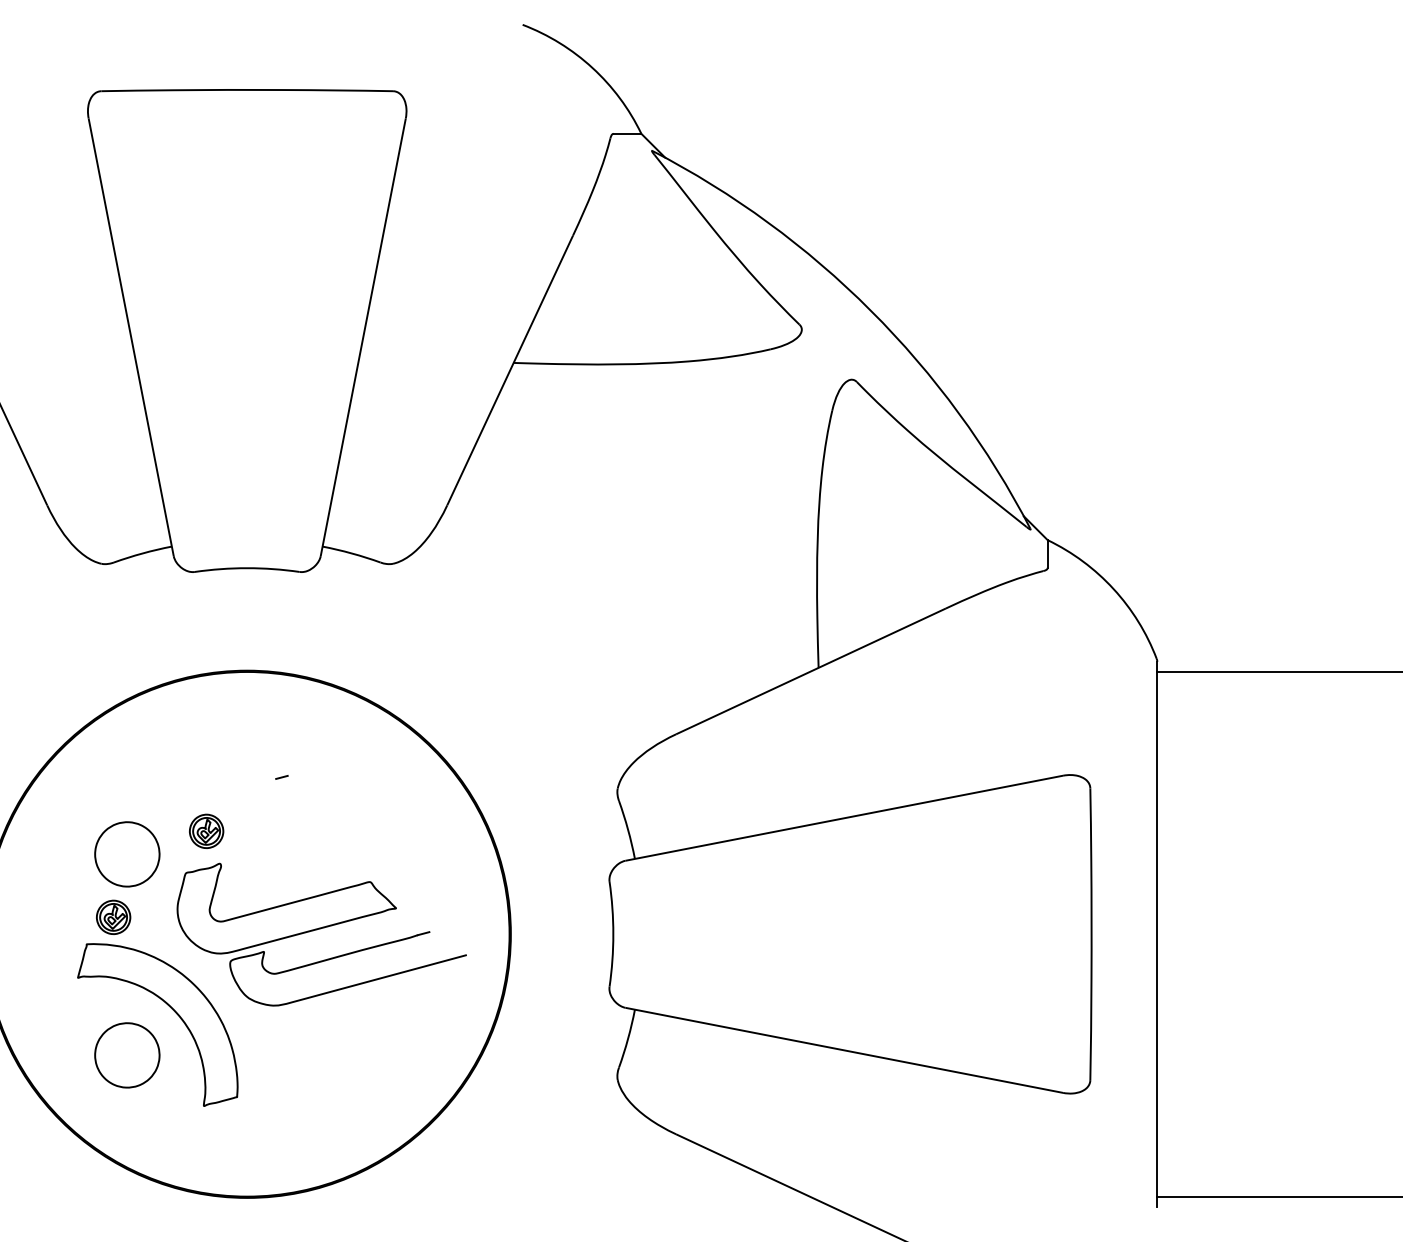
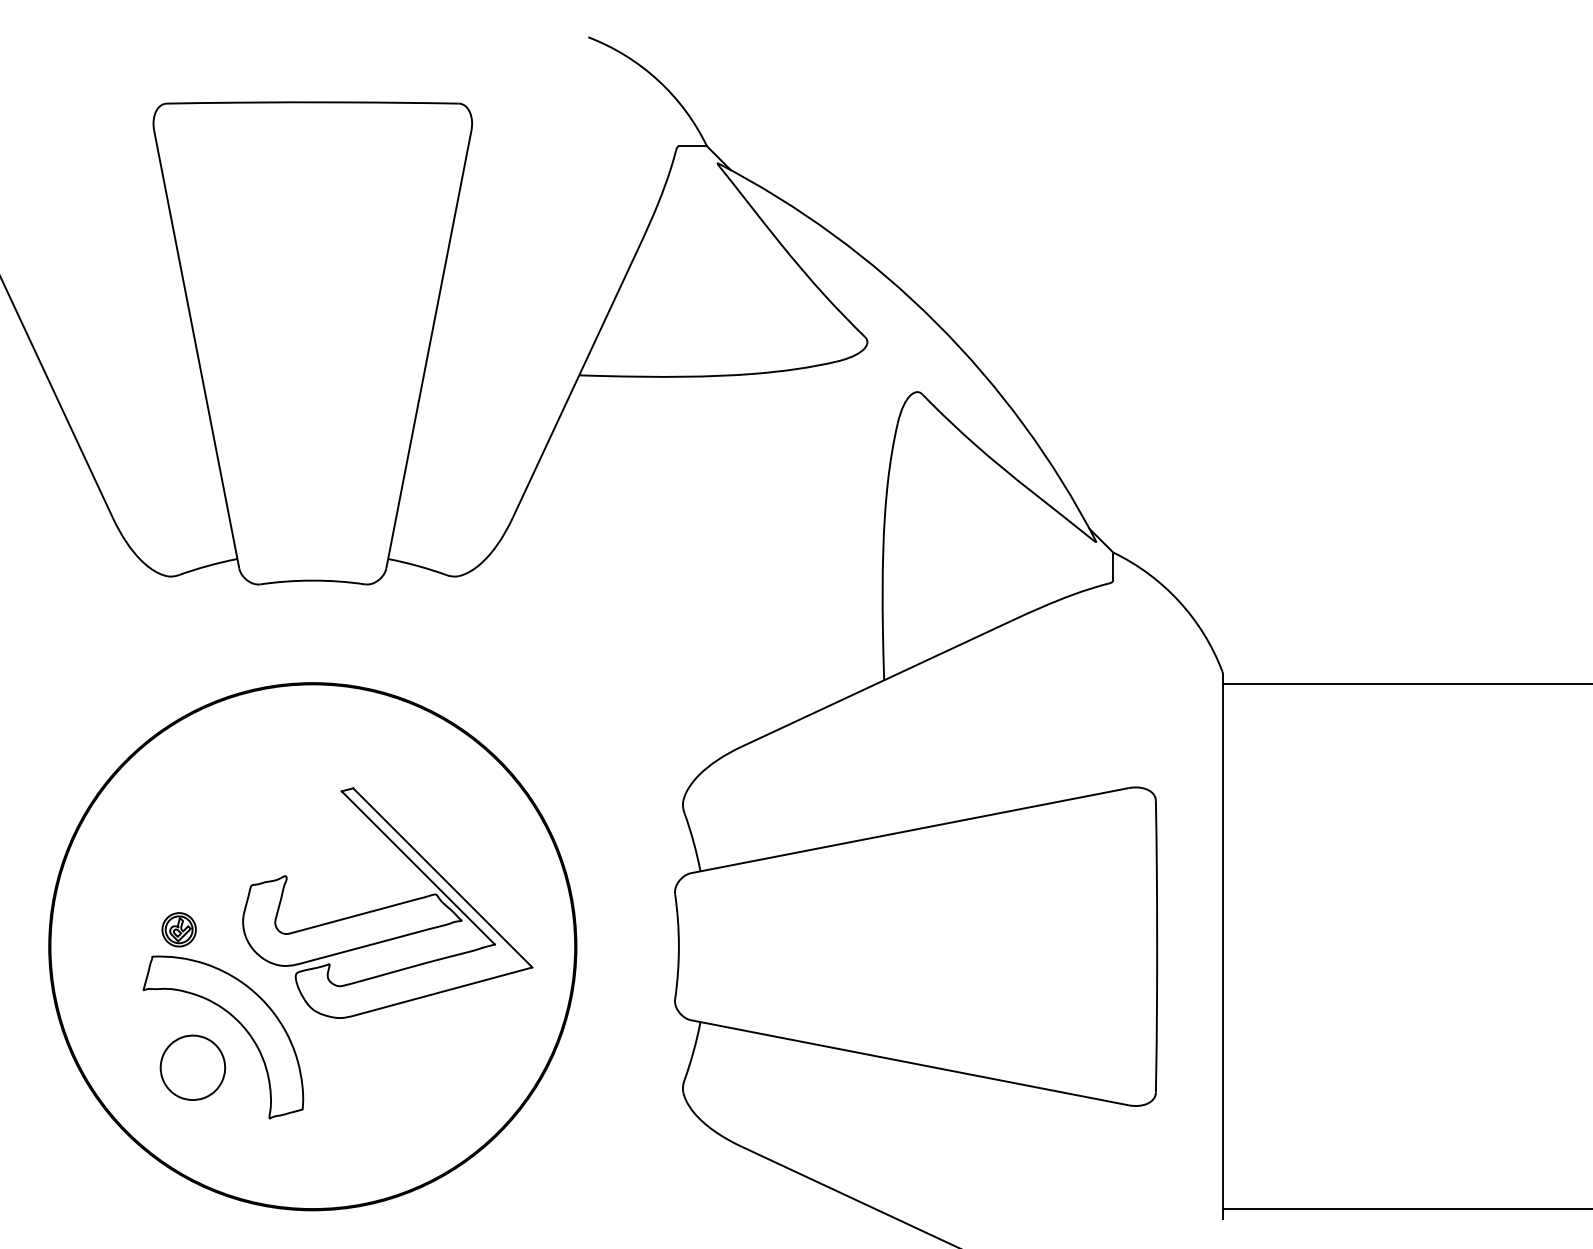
part: (205, 831) -> (271, 843), removed
part: (126, 854) -> (192, 866), removed
line: (351, 855) -> (417, 867), added
line: (376, 865) -> (442, 877), added

